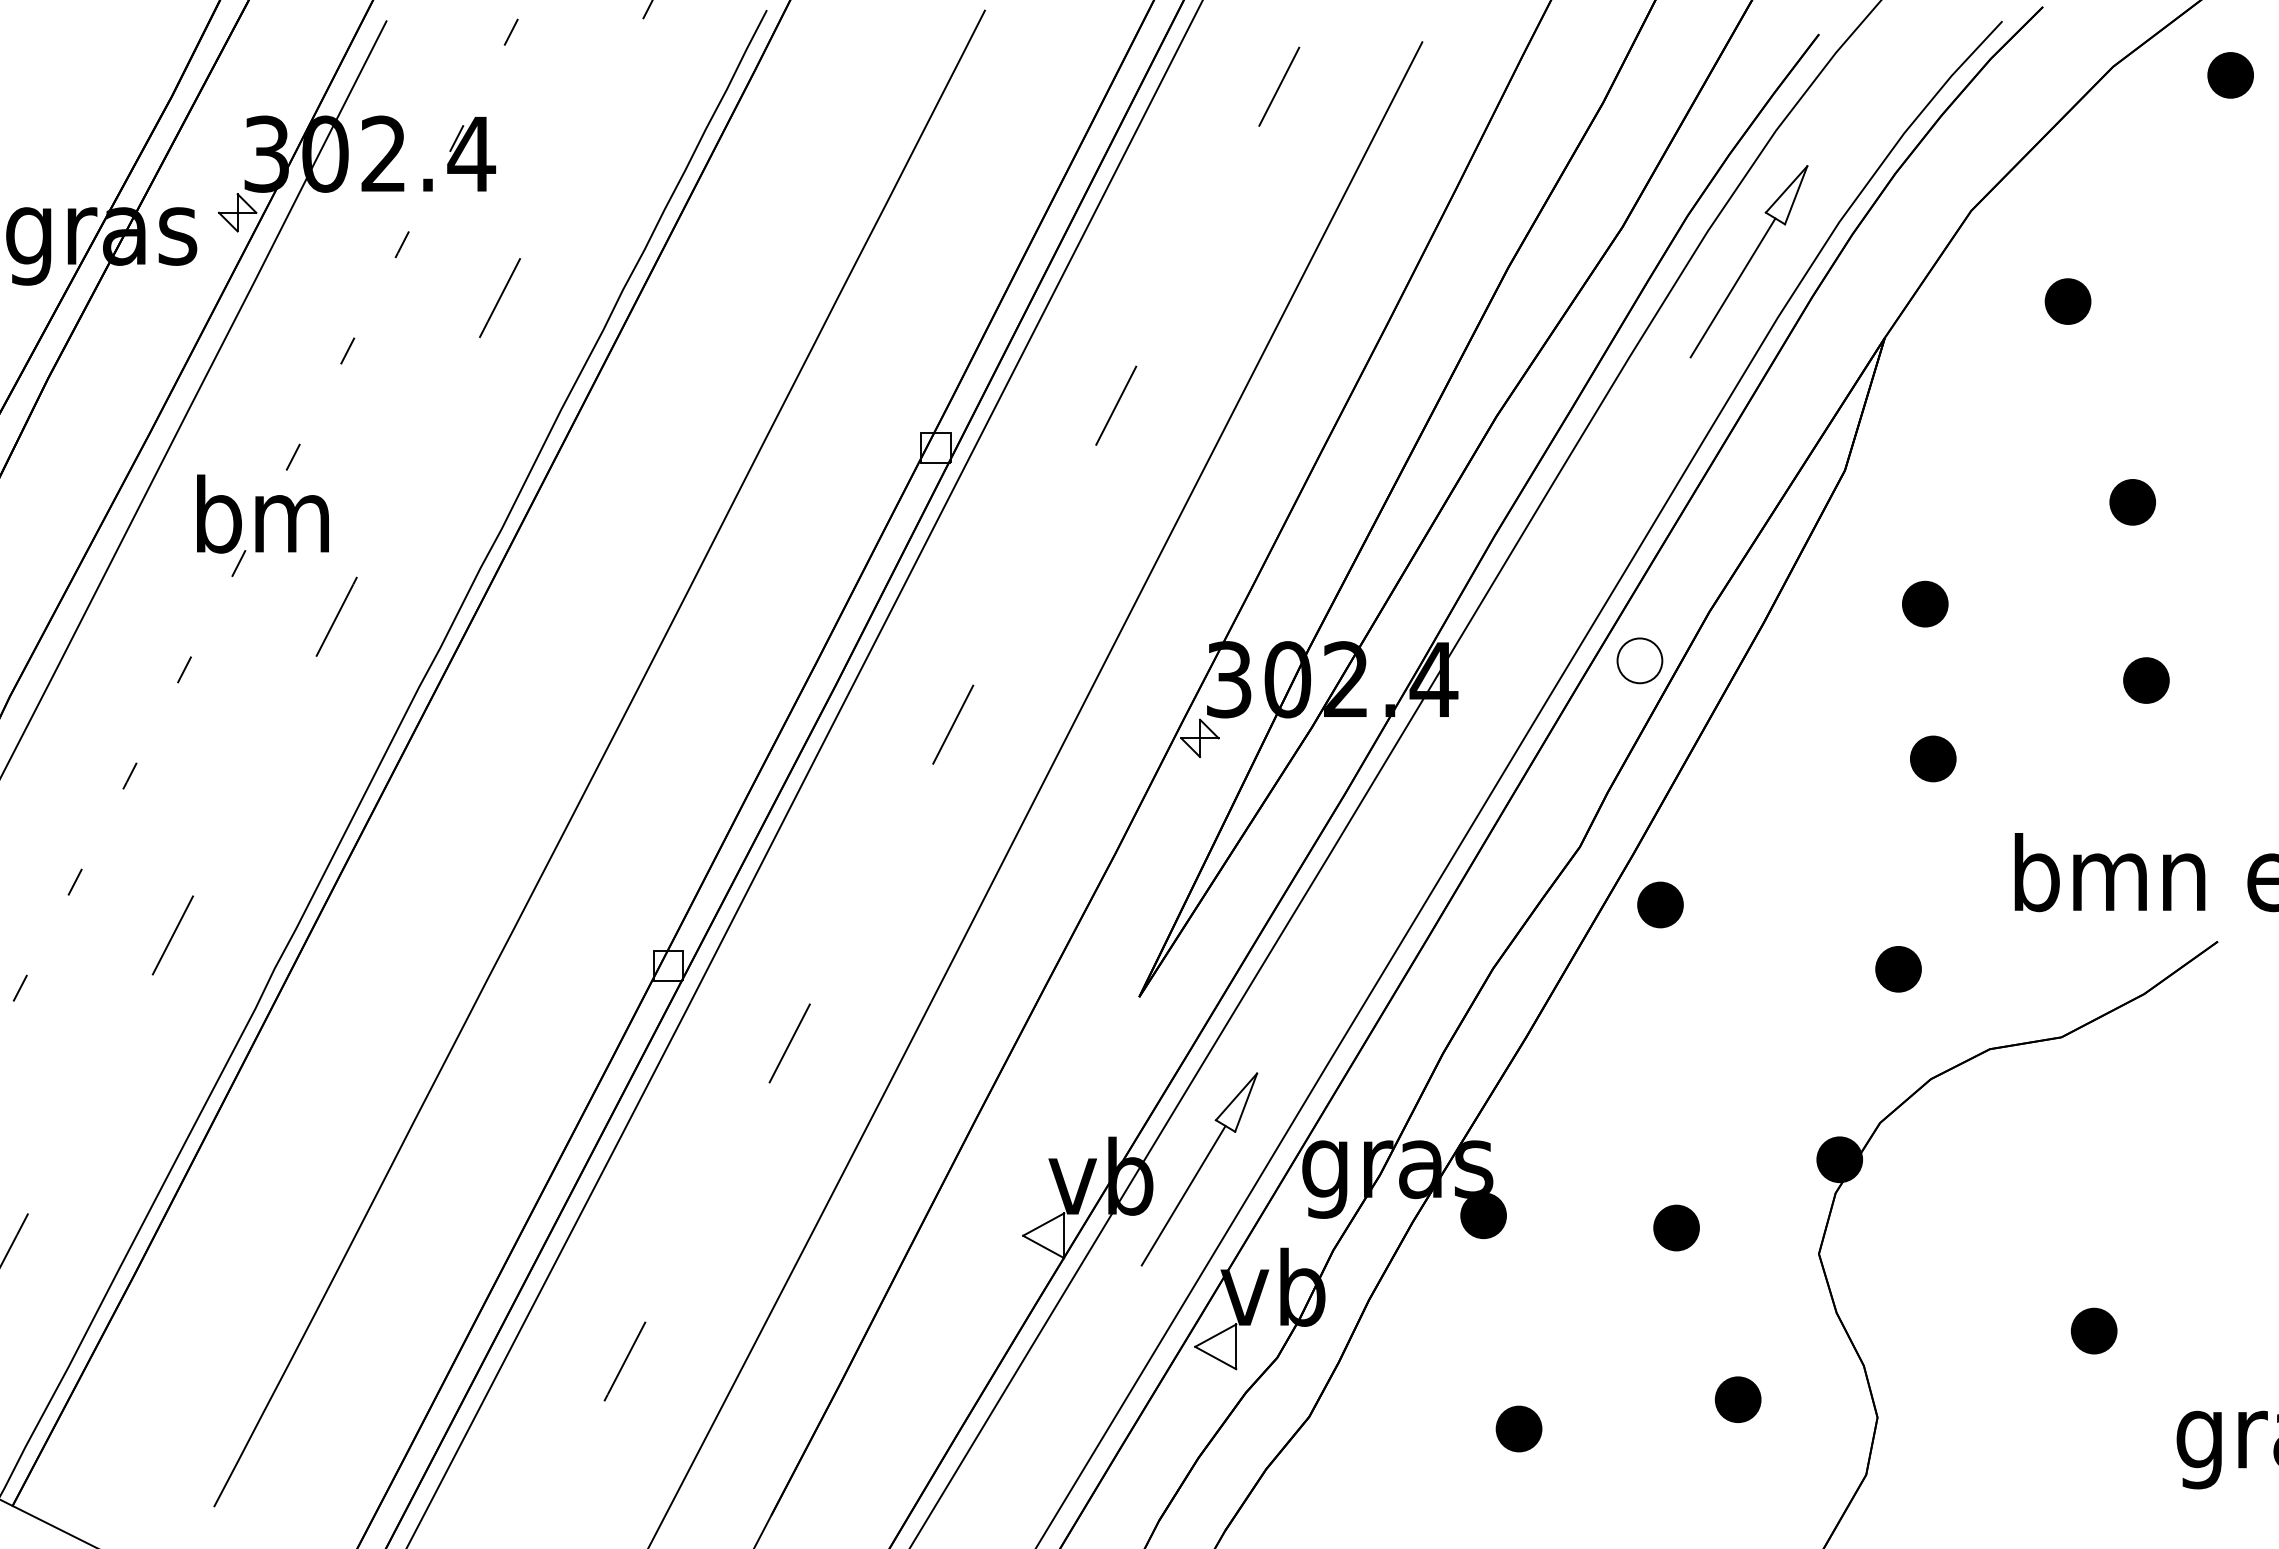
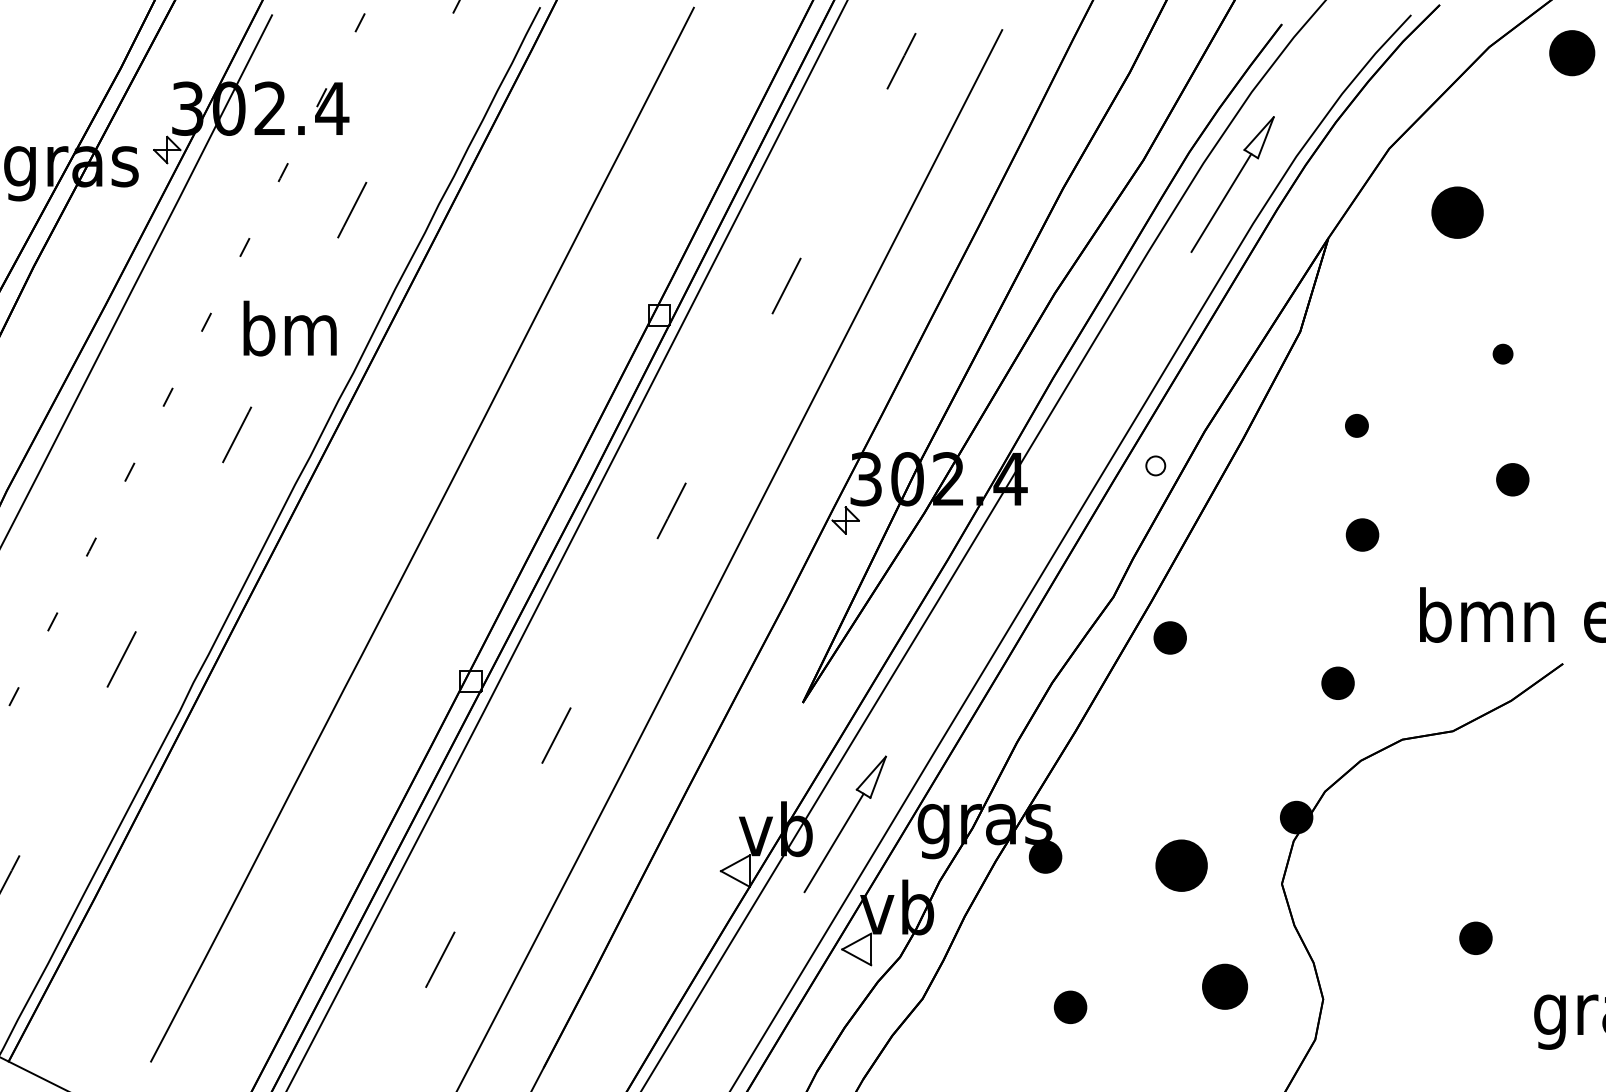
part: (2230, 75) -> (1572, 53), size x1.4
part: (2067, 301) -> (1457, 212), size x1.6
part: (2132, 502) -> (1502, 354), size x0.6
text: (262, 513) -> (289, 328), moved
part: (1925, 603) -> (1357, 425), size x0.7
part: (1639, 660) -> (1155, 465), size x0.6
part: (1676, 1227) -> (1181, 865), size x1.6
part: (1737, 1399) -> (1224, 986), size x1.4

